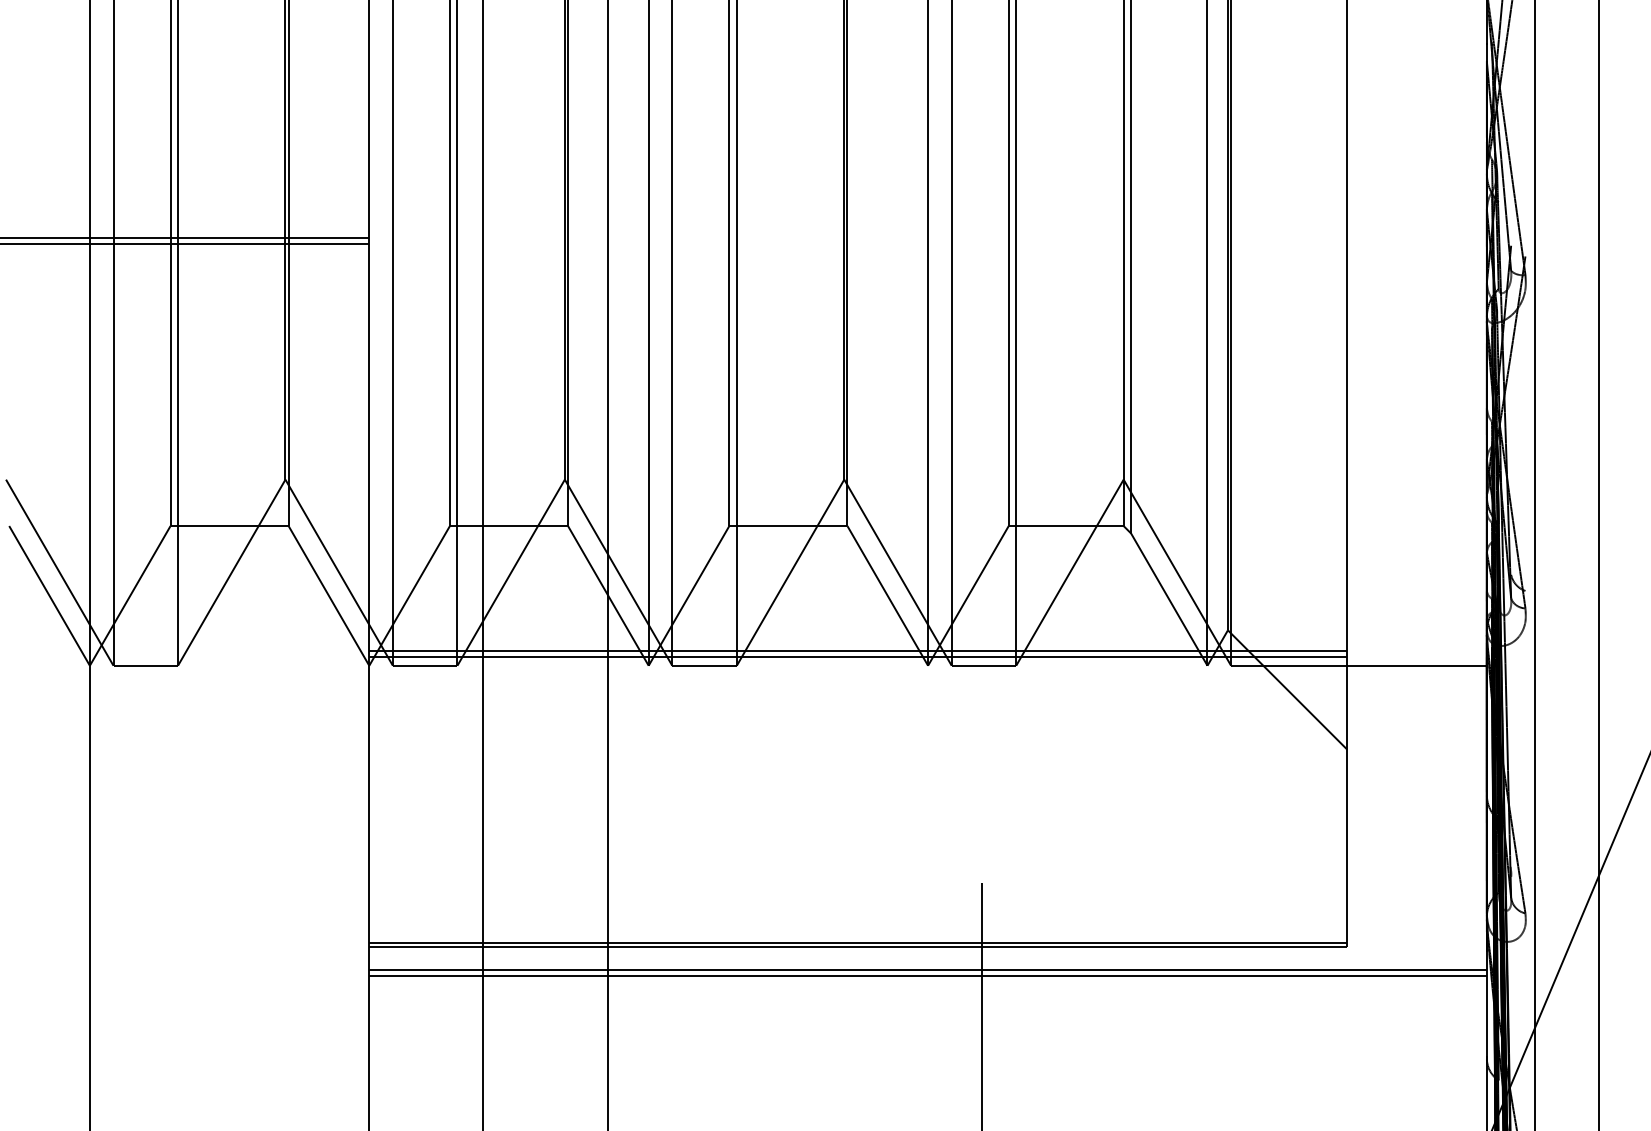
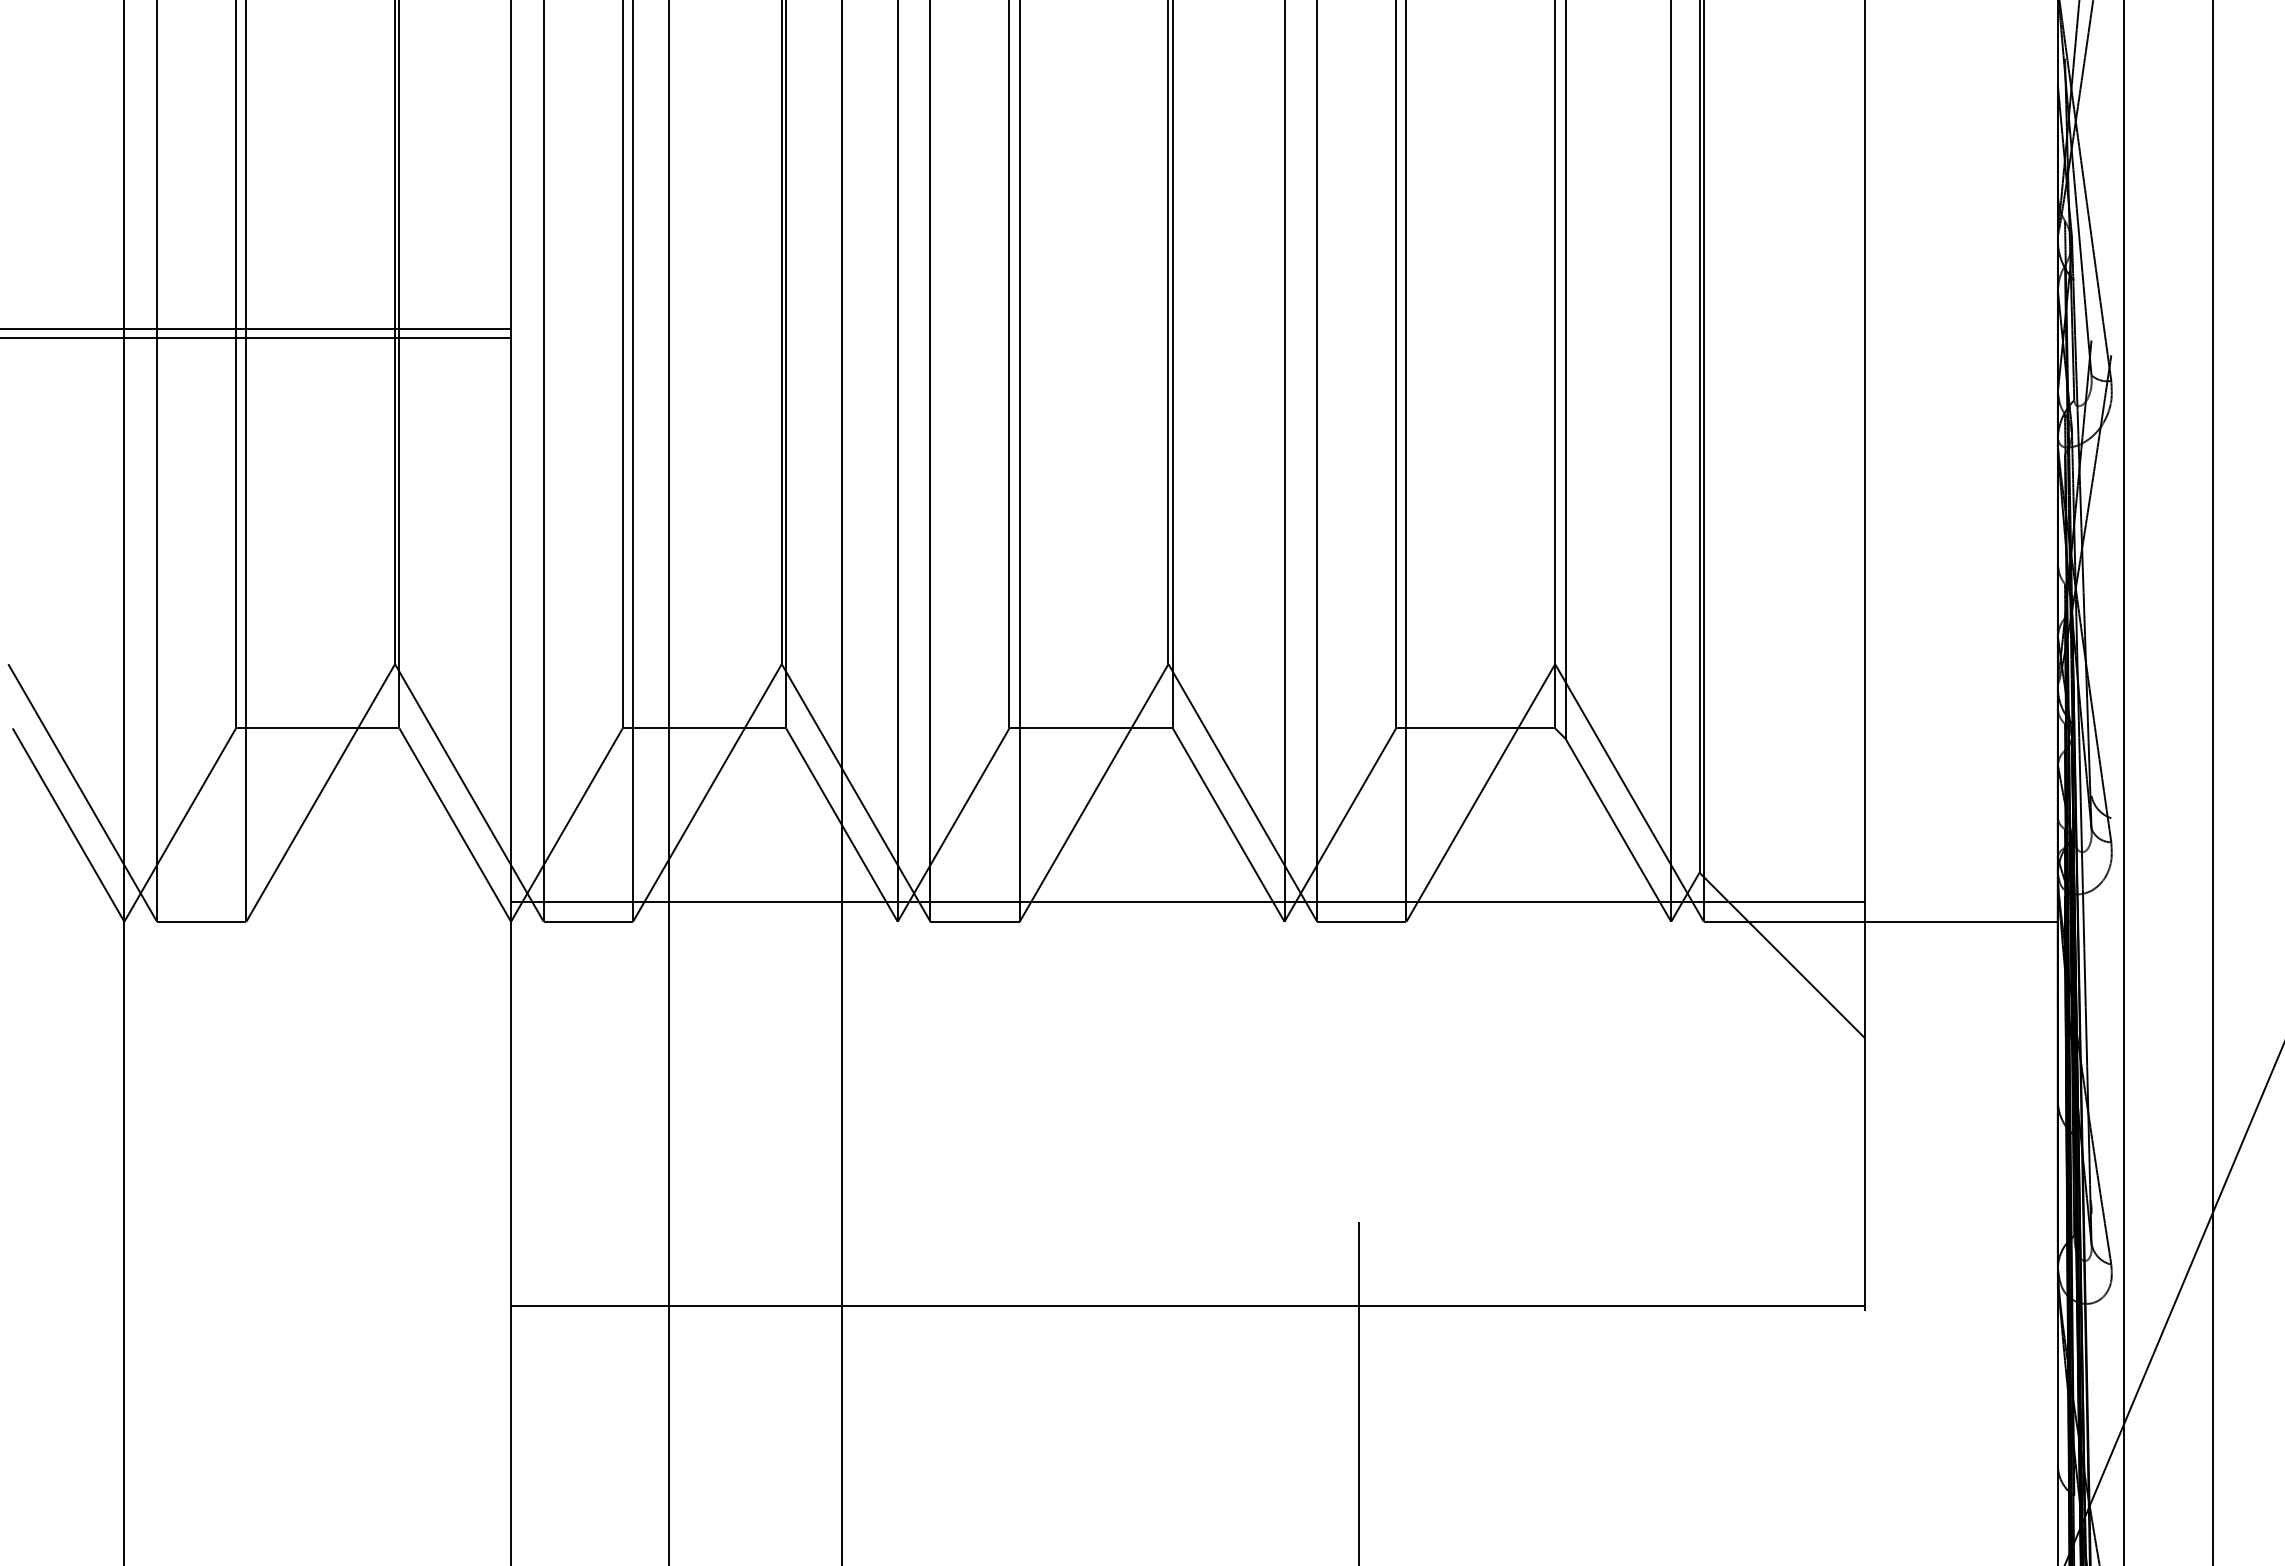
line: (858, 656) -> (1187, 909), removed
line: (858, 947) -> (1187, 1311), removed
line: (928, 970) -> (1284, 1343), removed
line: (928, 975) -> (1284, 1350), removed

